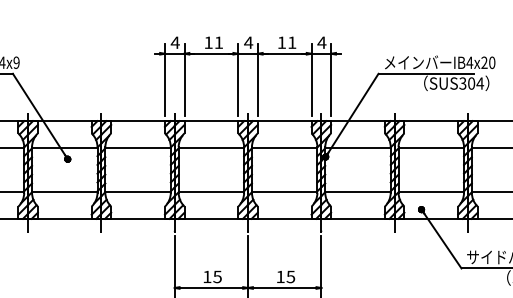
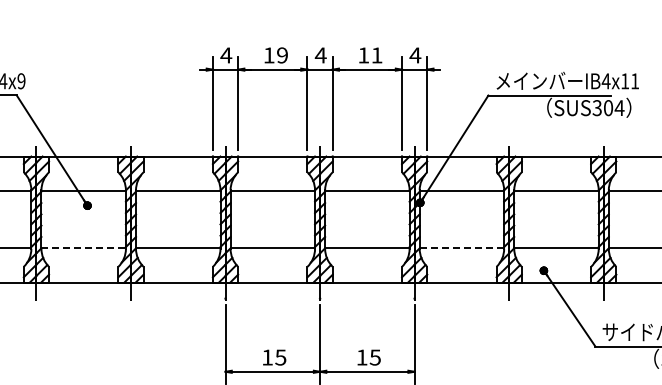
text: (218, 42) -> (282, 55), 11 -> 19
text: (488, 62) -> (630, 81), IB4x20 -> IB4x11
line: (65, 191) -> (84, 247), solid -> dashed
line: (358, 191) -> (462, 247), solid -> dashed

